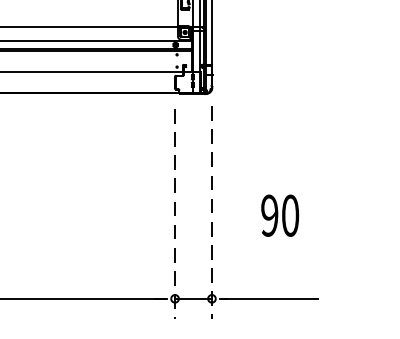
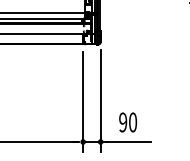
line: (211, 213) -> (100, 101), dashed -> solid
line: (175, 215) -> (83, 102), dashed -> solid
text: (278, 215) -> (127, 122), moved

